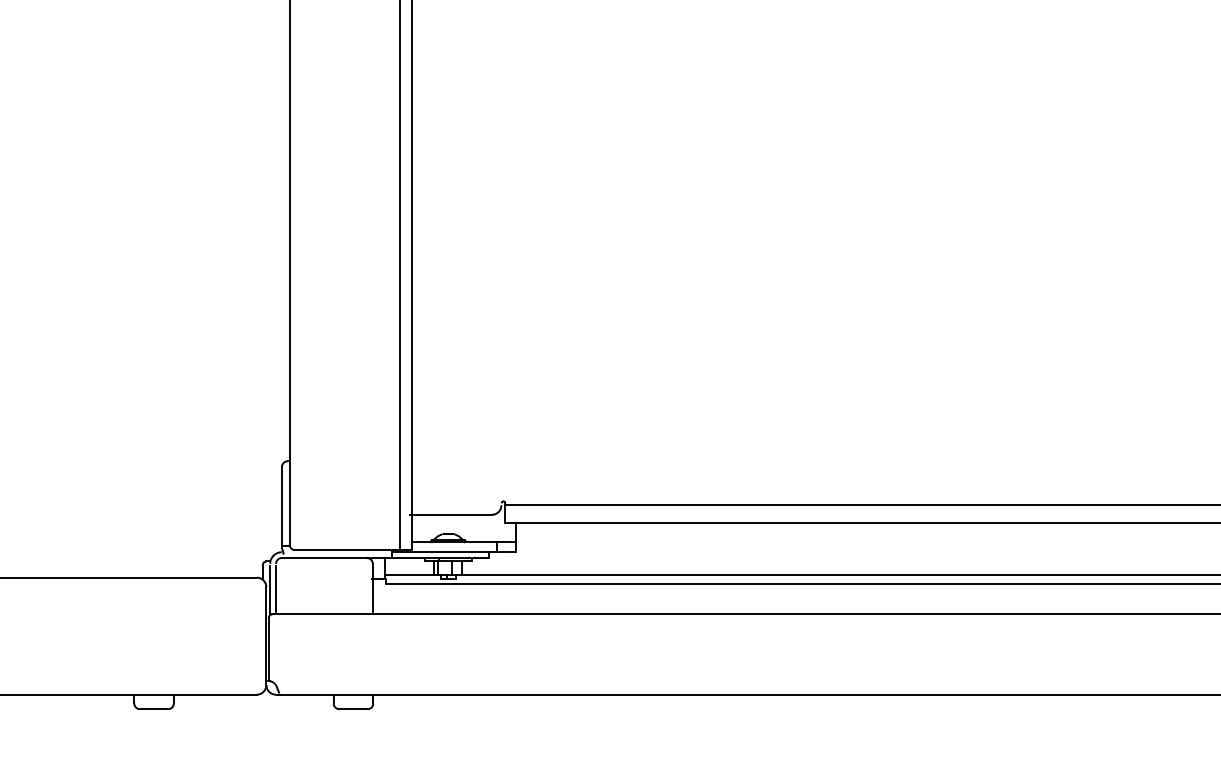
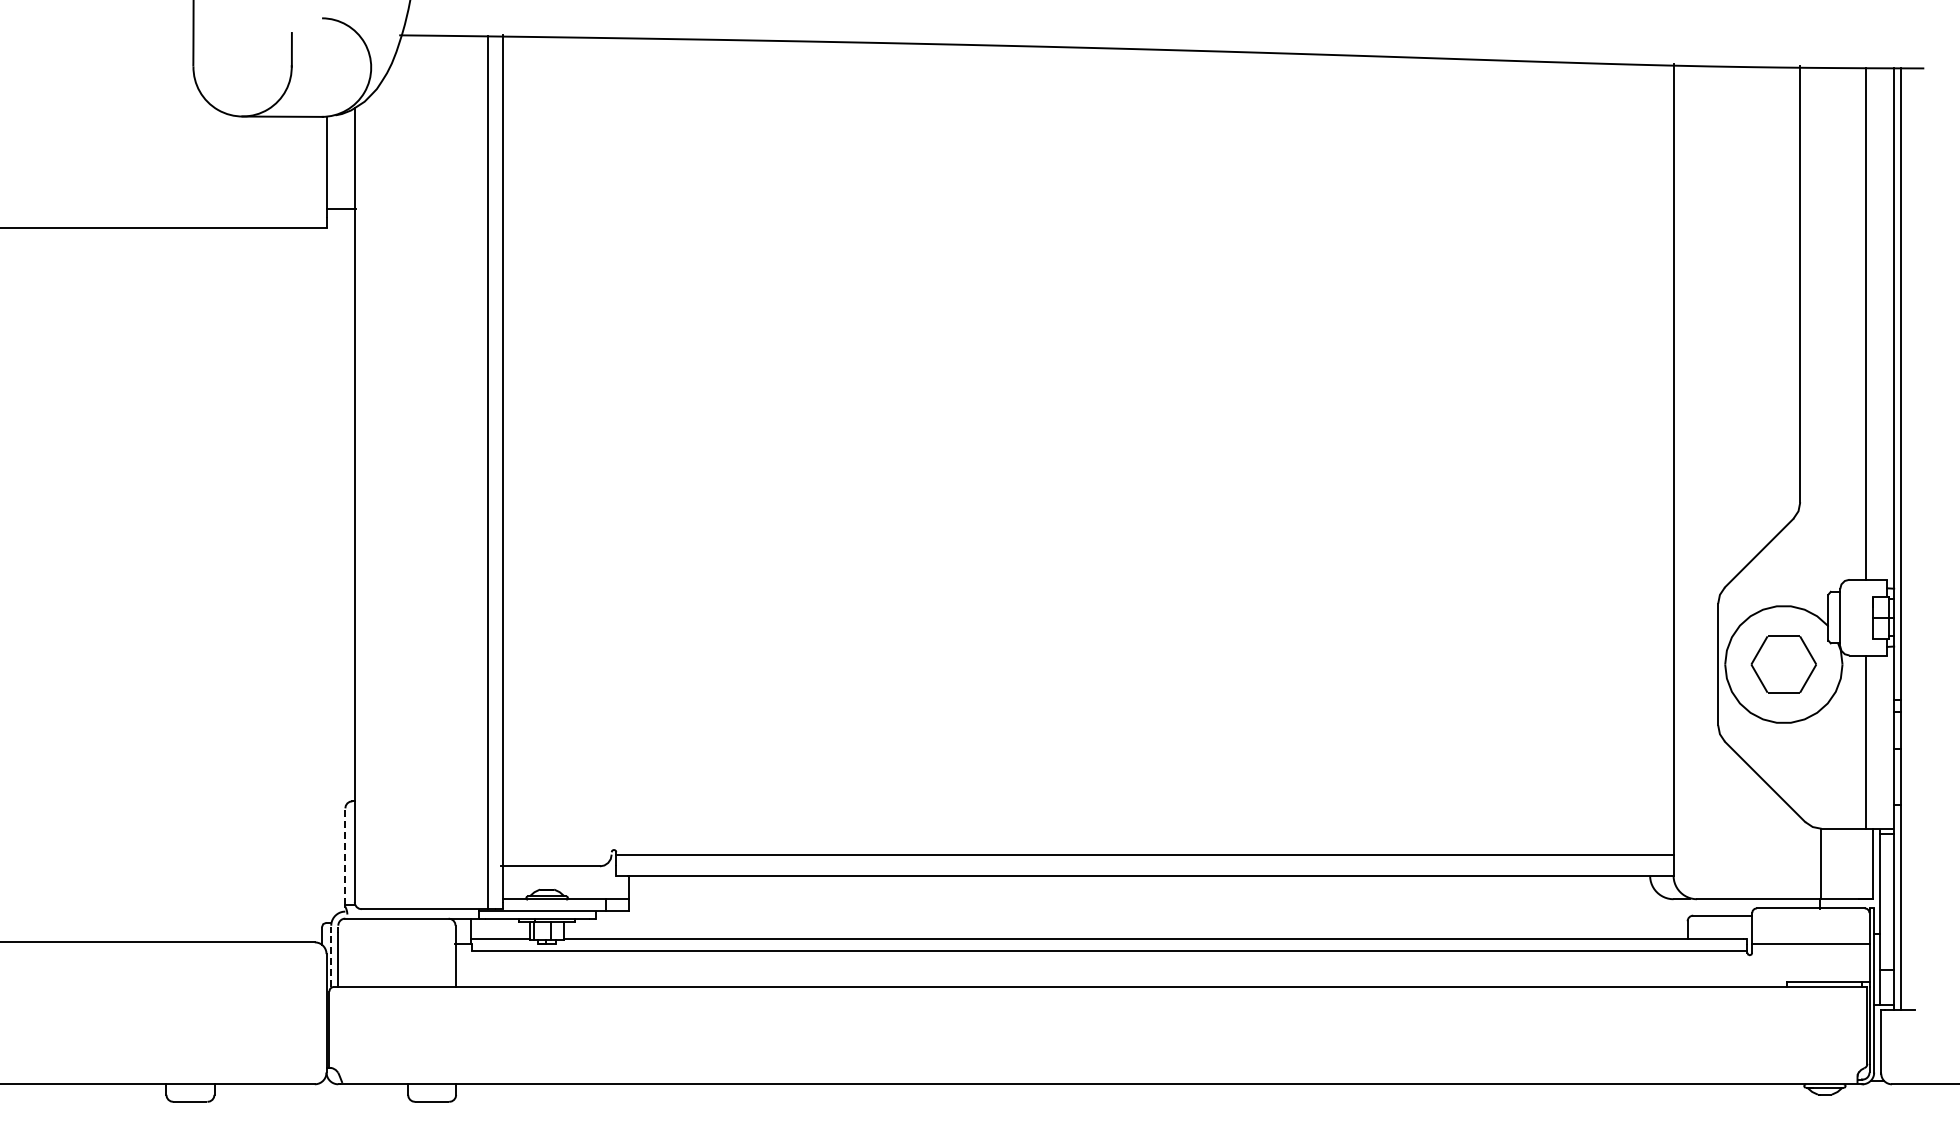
line: (282, 505) -> (345, 855), solid -> dashed
line: (270, 591) -> (331, 959), solid -> dashed

